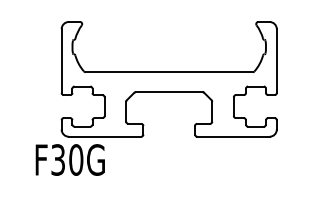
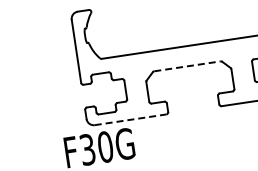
line: (169, 92) -> (187, 66), solid -> dashed
line: (105, 136) -> (130, 119), solid -> dashed

